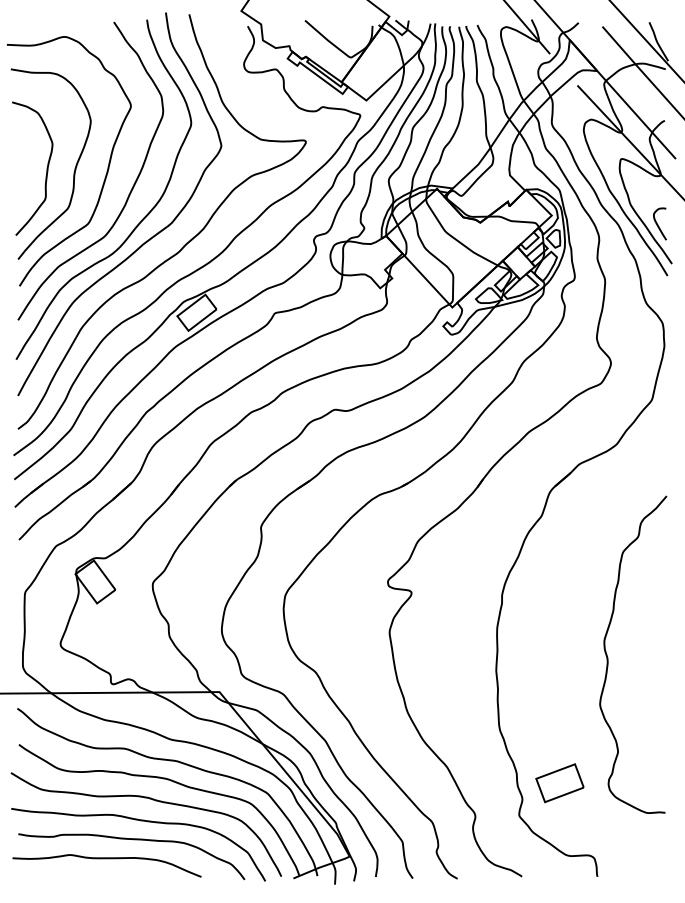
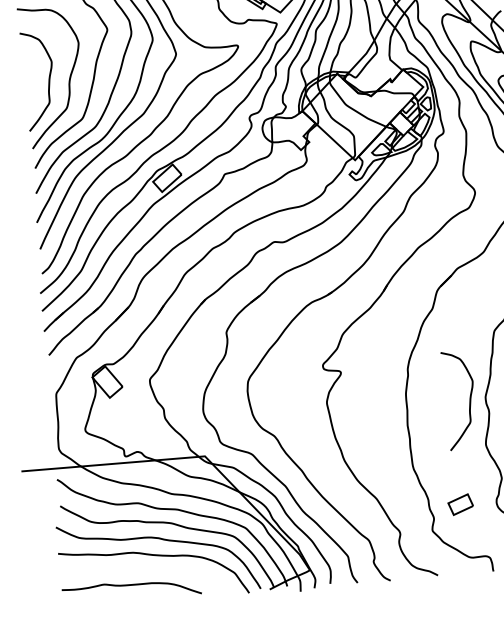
curve: (582, 642) -> (469, 399), added
part: (559, 783) -> (460, 504), size x0.7
curve: (133, 840) -> (149, 570), removed

